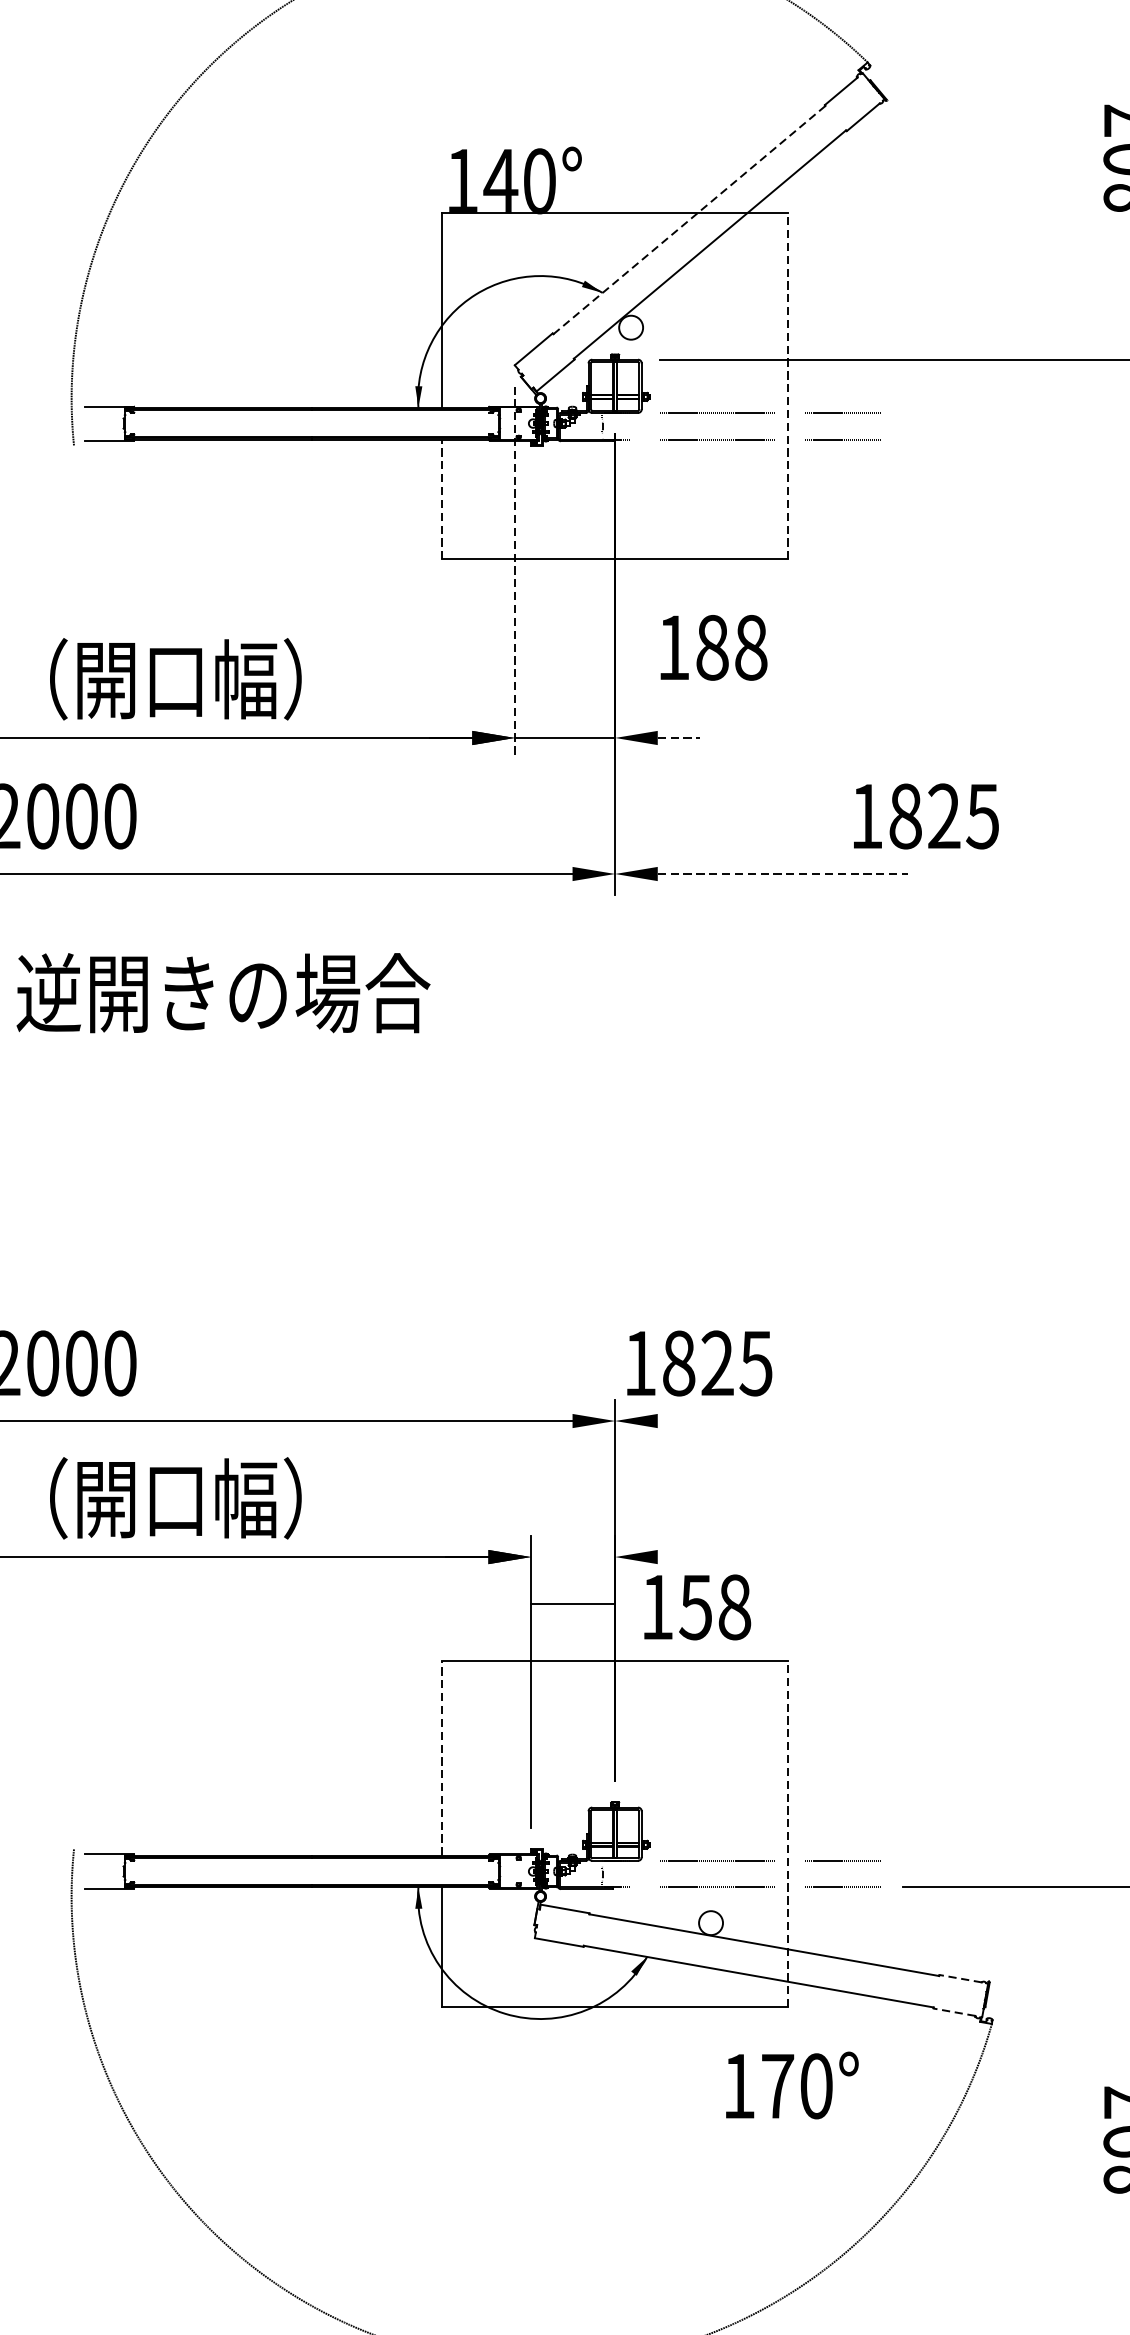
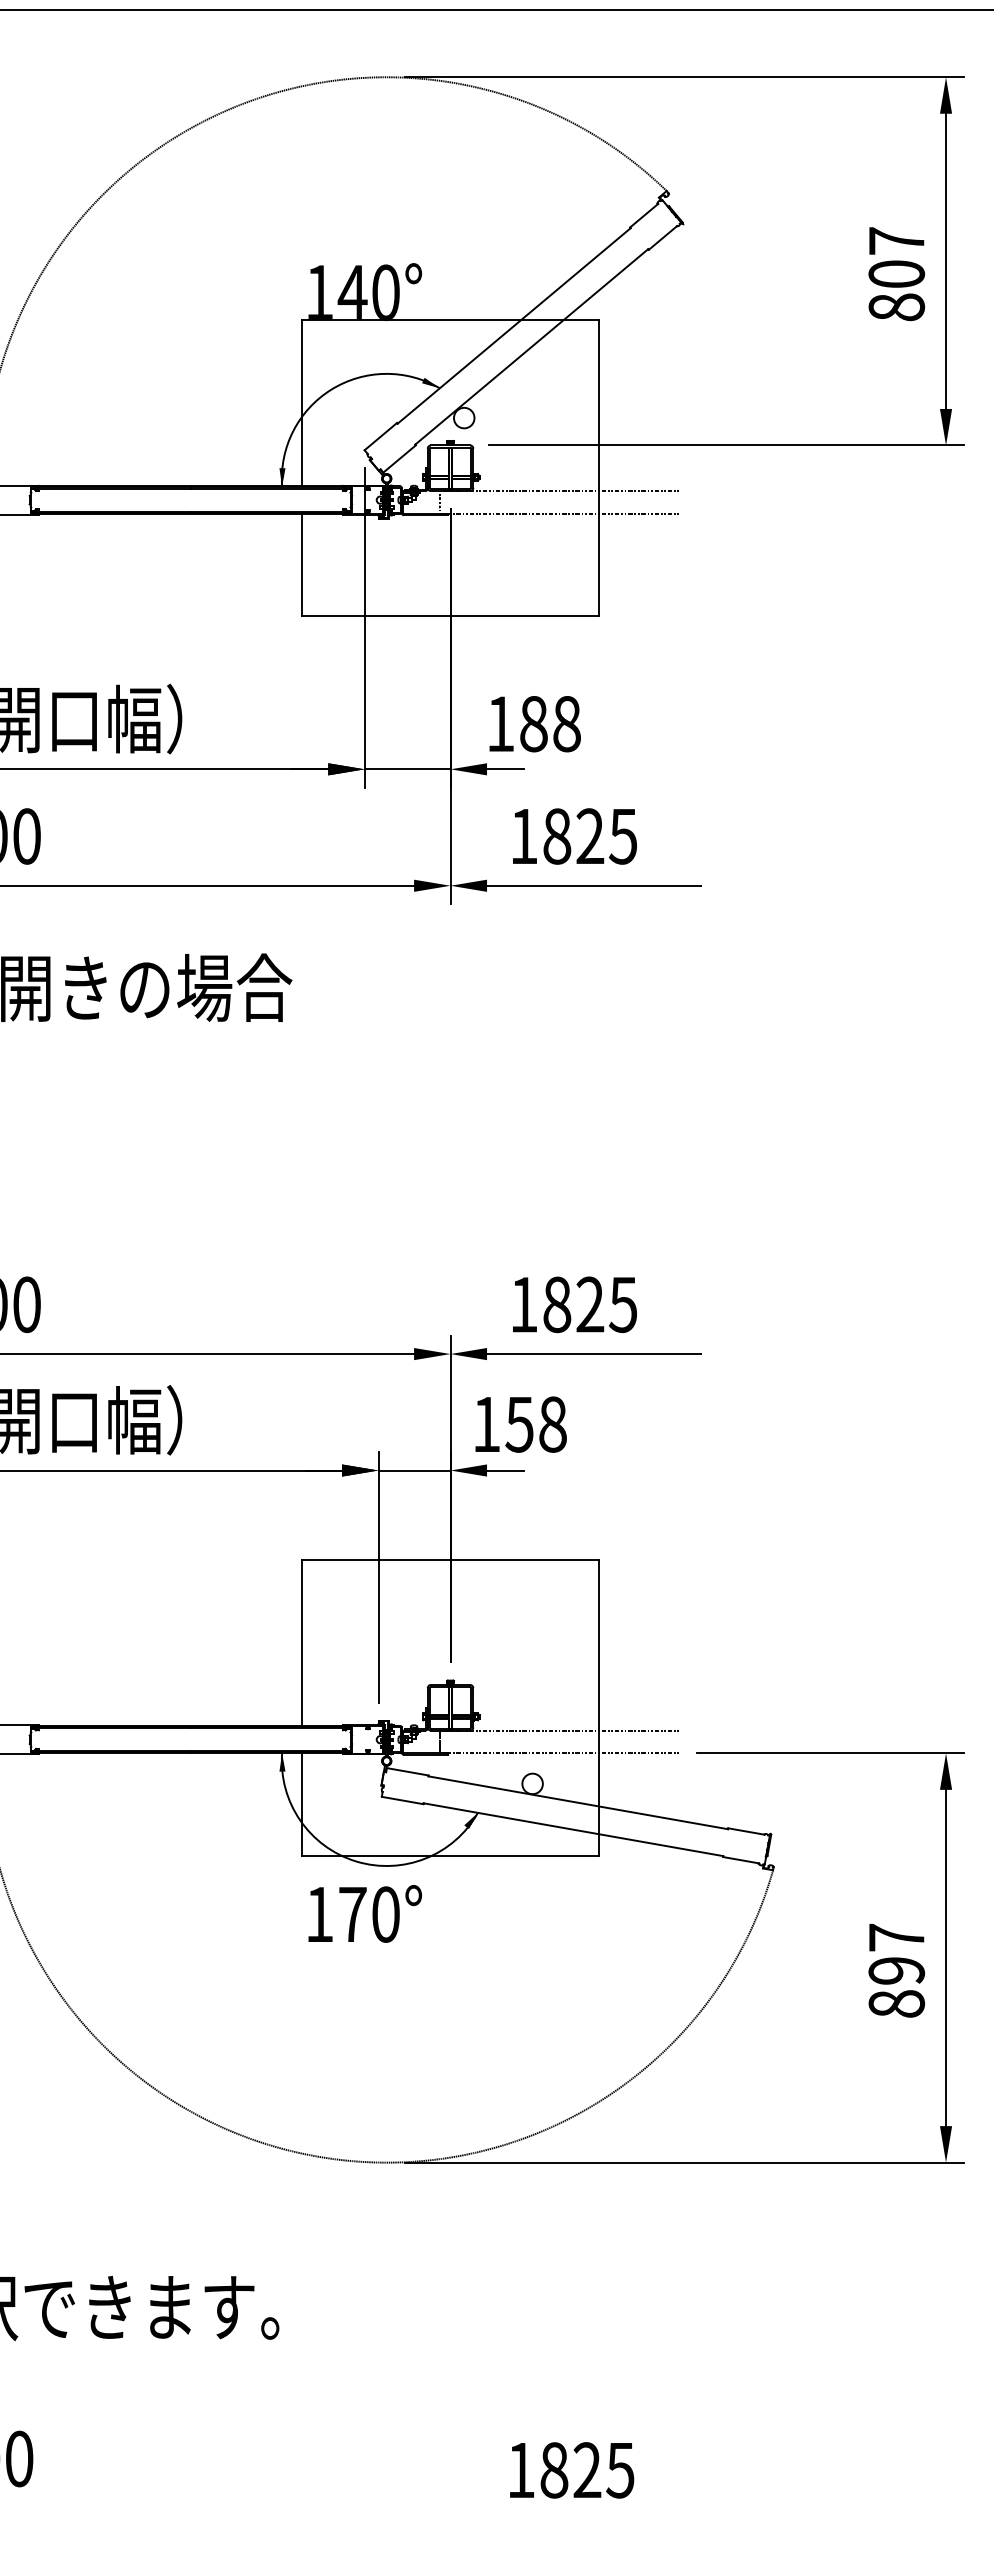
line: (689, 219) -> (514, 325), dashed -> solid
line: (787, 385) -> (598, 467), dashed -> solid
line: (442, 498) -> (302, 564), dashed -> solid
line: (514, 573) -> (364, 628), dashed -> solid
text: (713, 648) -> (534, 724), moved
line: (679, 738) -> (505, 769), dashed -> solid
text: (925, 816) -> (574, 836), moved
line: (783, 873) -> (594, 885), dashed -> solid
text: (699, 1363) -> (574, 1304), moved
line: (783, 1421) -> (594, 1354), added
line: (679, 1557) -> (505, 1470), added
line: (573, 1603) -> (414, 1470), moved
text: (696, 1607) -> (520, 1424), moved
line: (442, 1757) -> (302, 1642), dashed -> solid
line: (787, 1833) -> (598, 1707), dashed -> solid
line: (959, 1978) -> (745, 1831), dashed -> solid
line: (953, 2012) -> (740, 1860), dashed -> solid
text: (792, 2085) -> (365, 1913), moved

